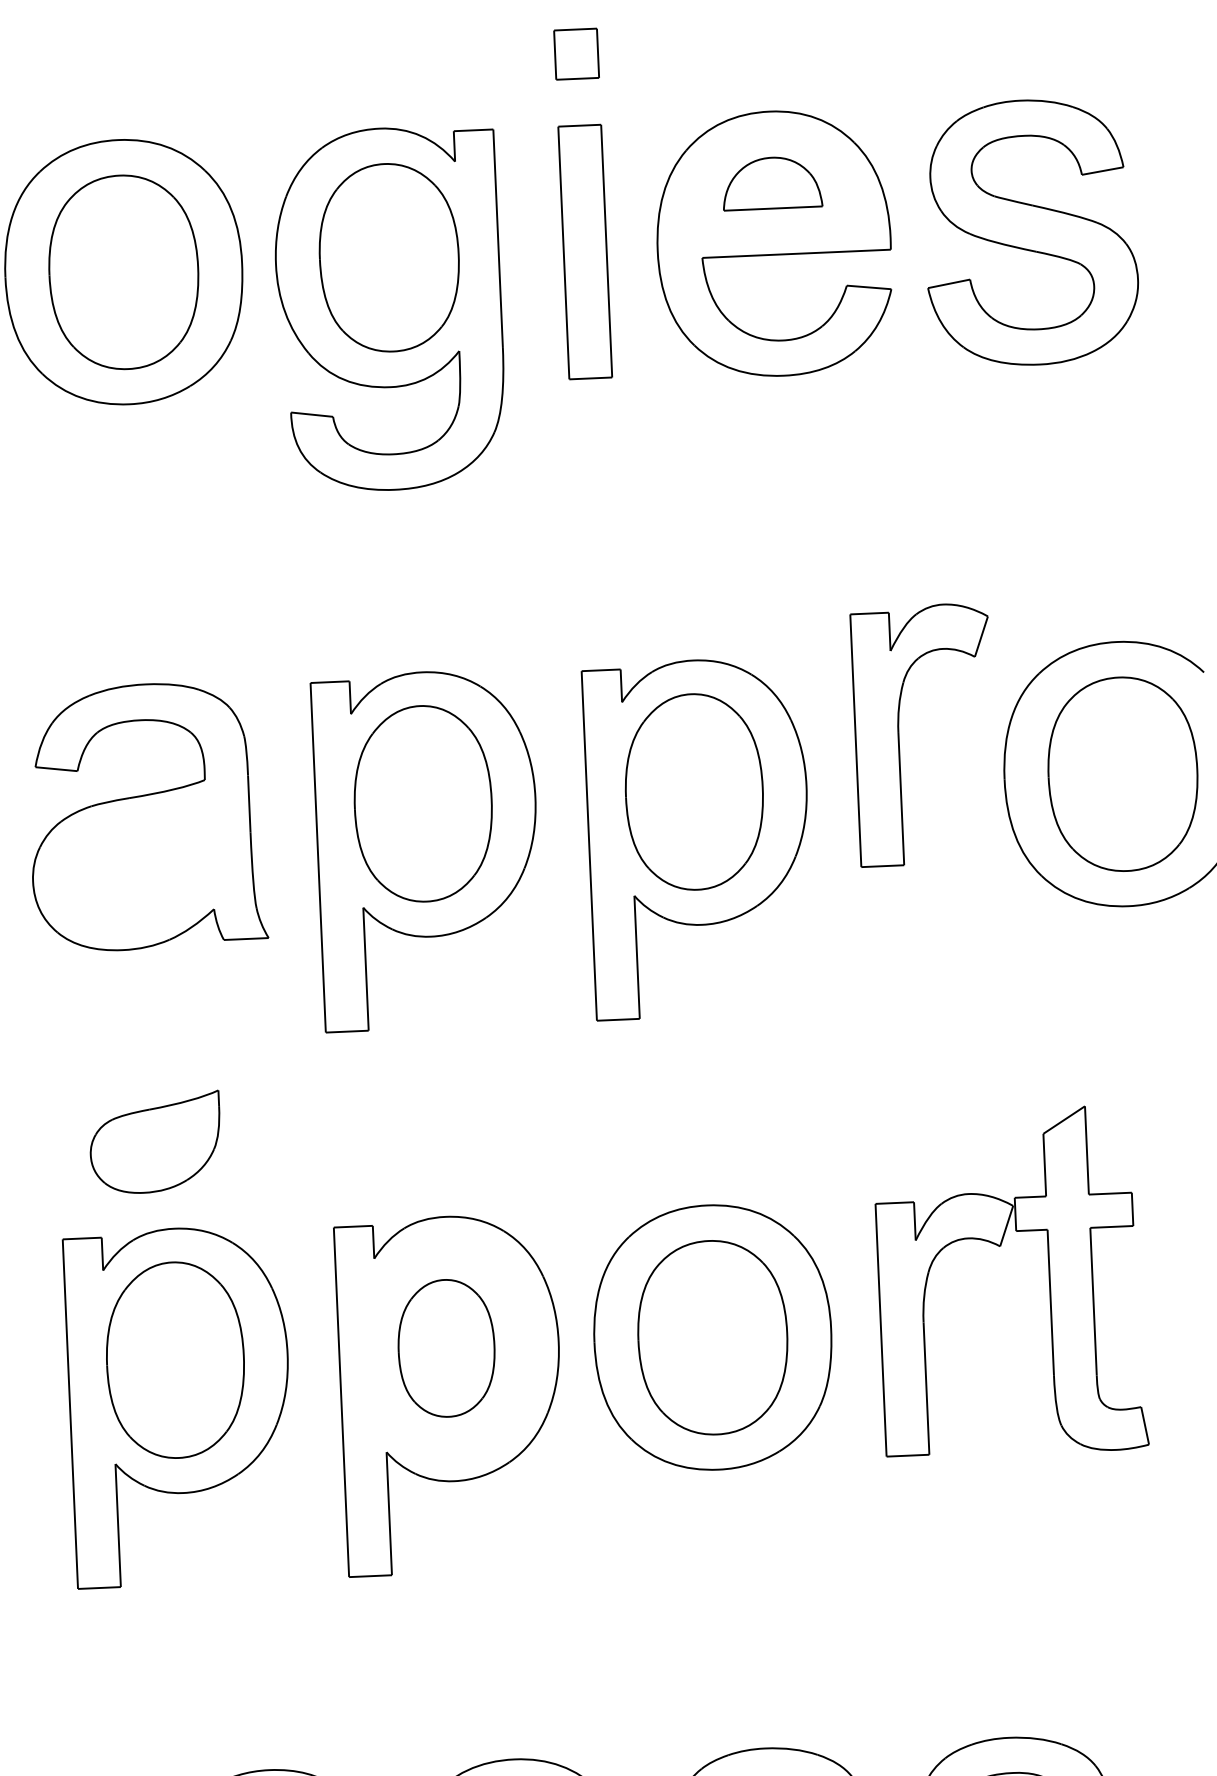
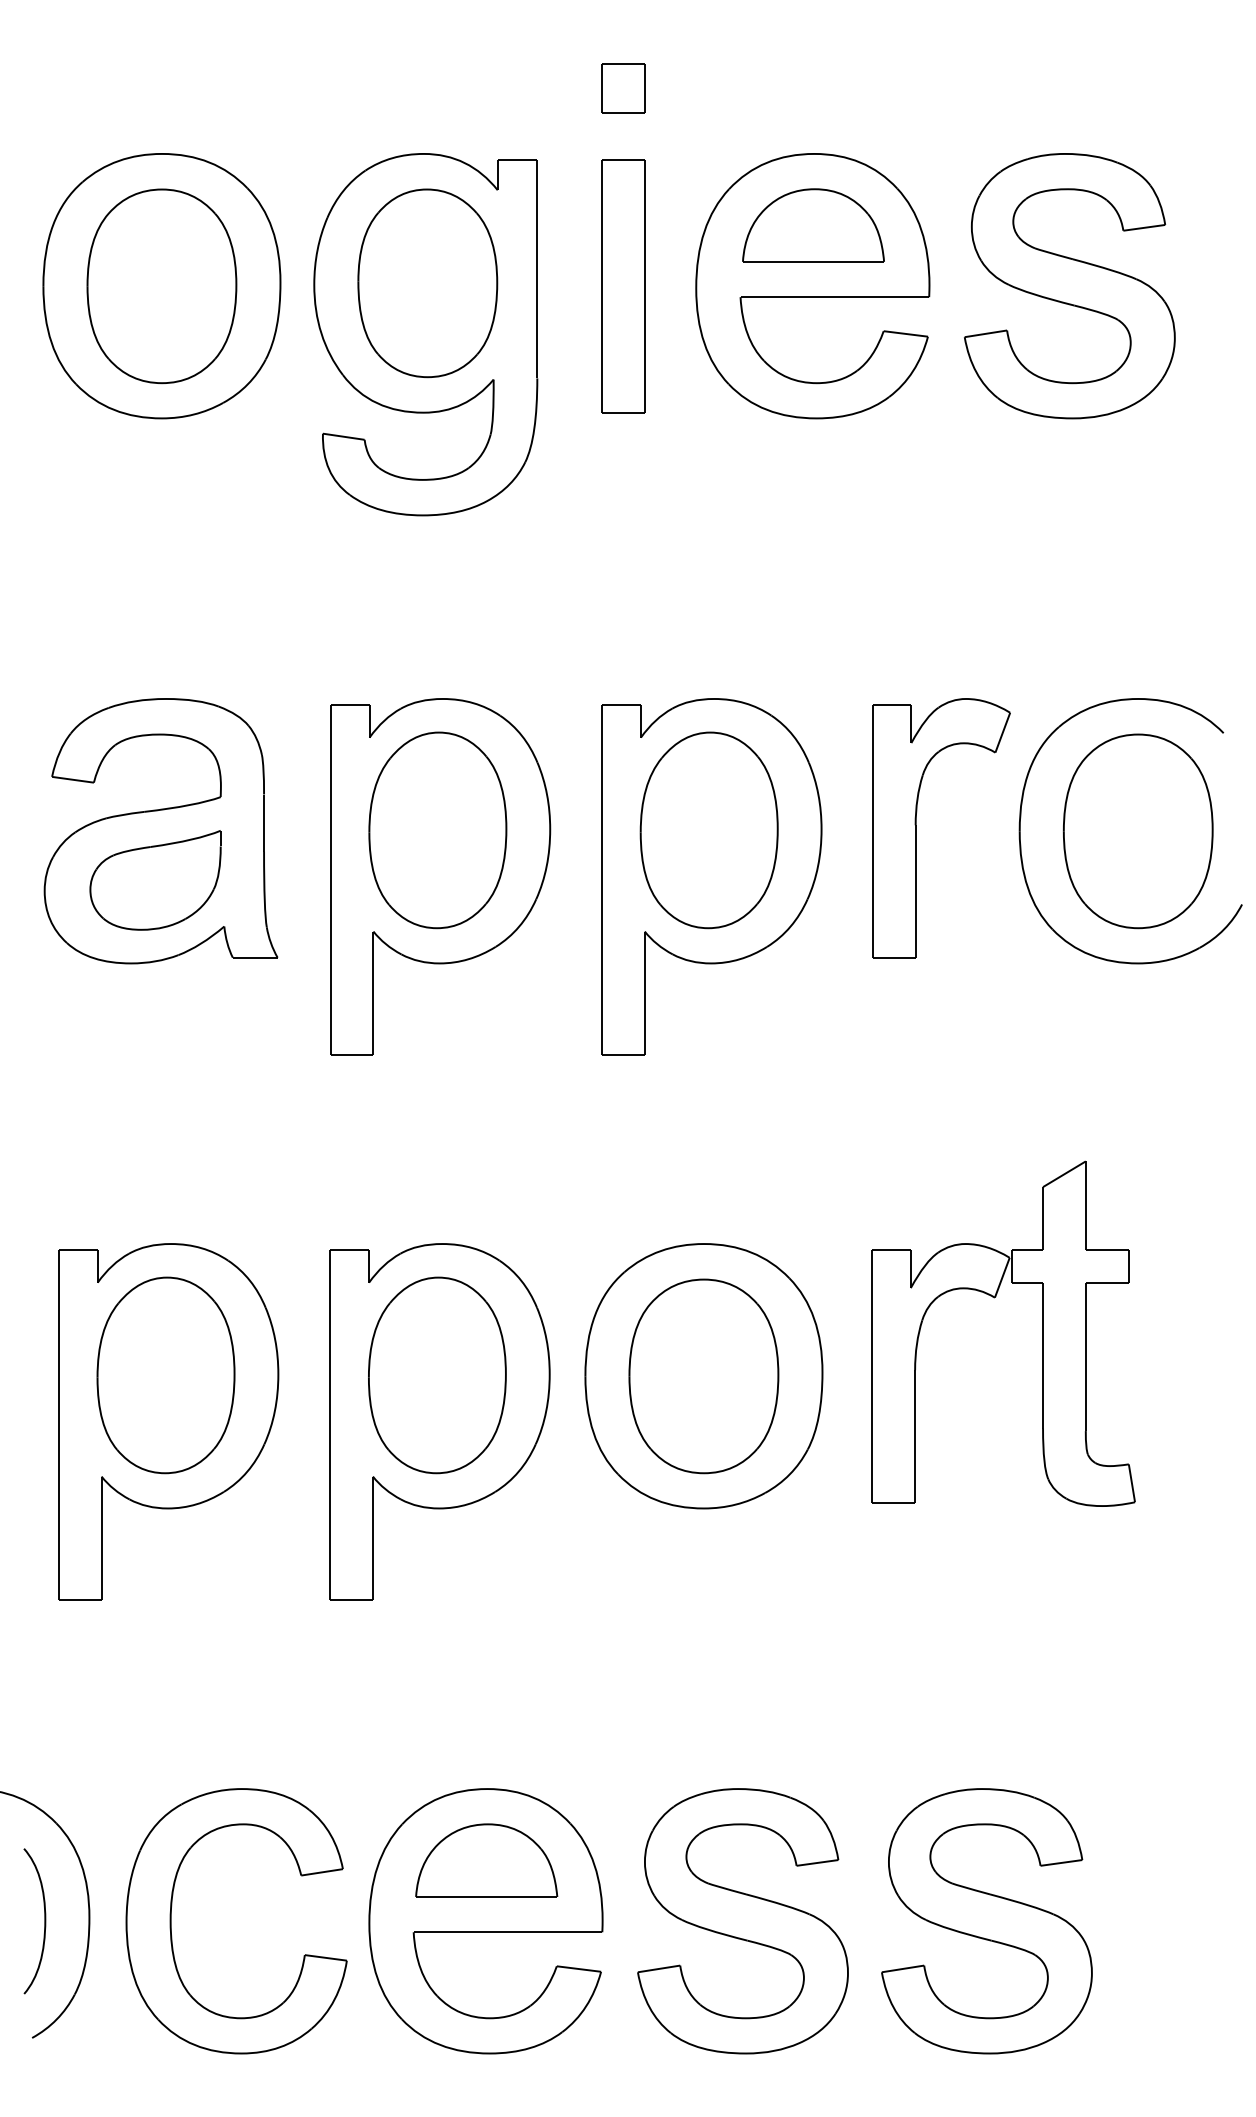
part: (772, 183) -> (813, 225), size x1.43
part: (899, 736) -> (916, 828), moved
part: (155, 1142) -> (155, 880), moved
part: (446, 1348) -> (437, 1375), size x1.43

